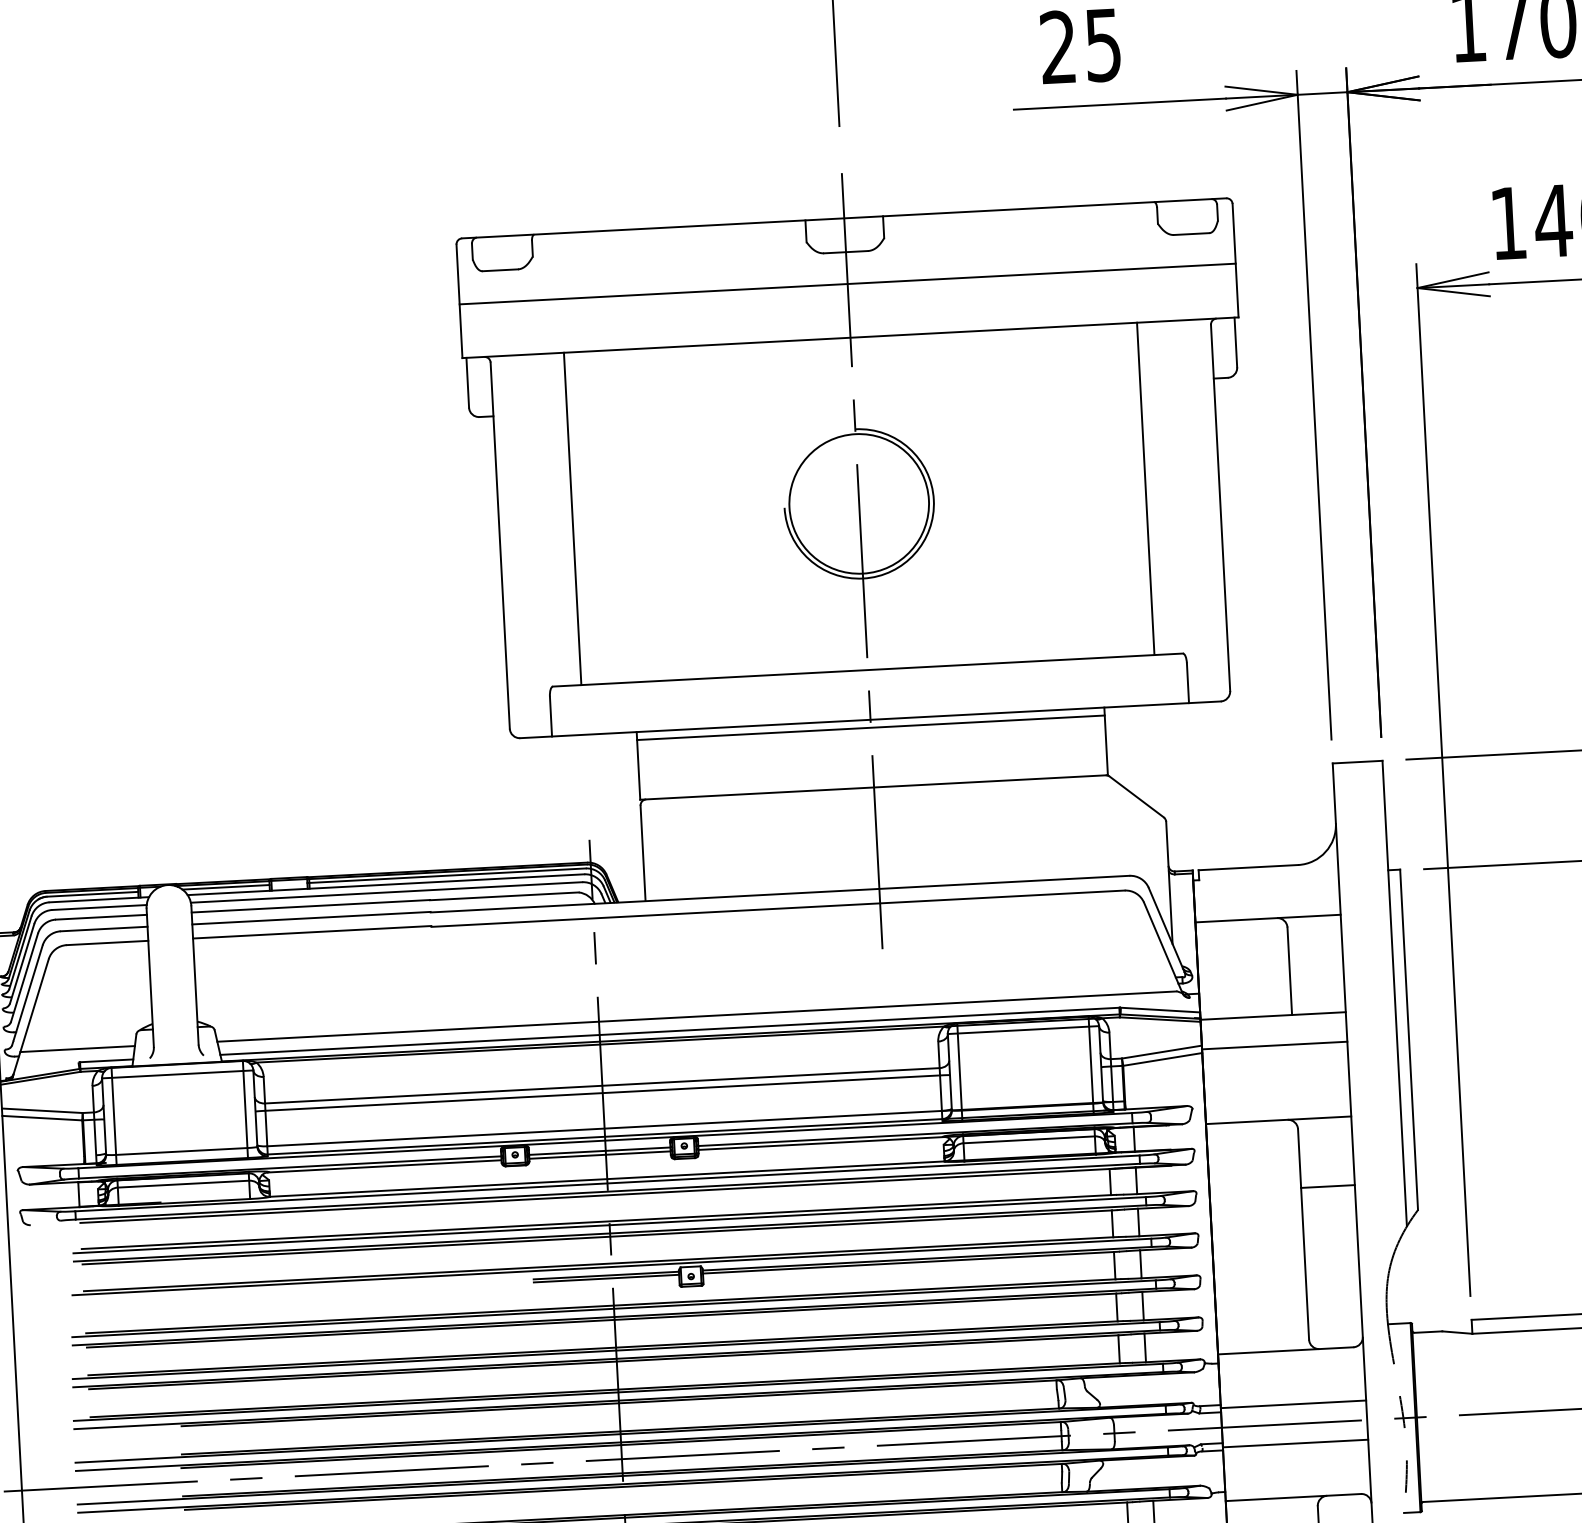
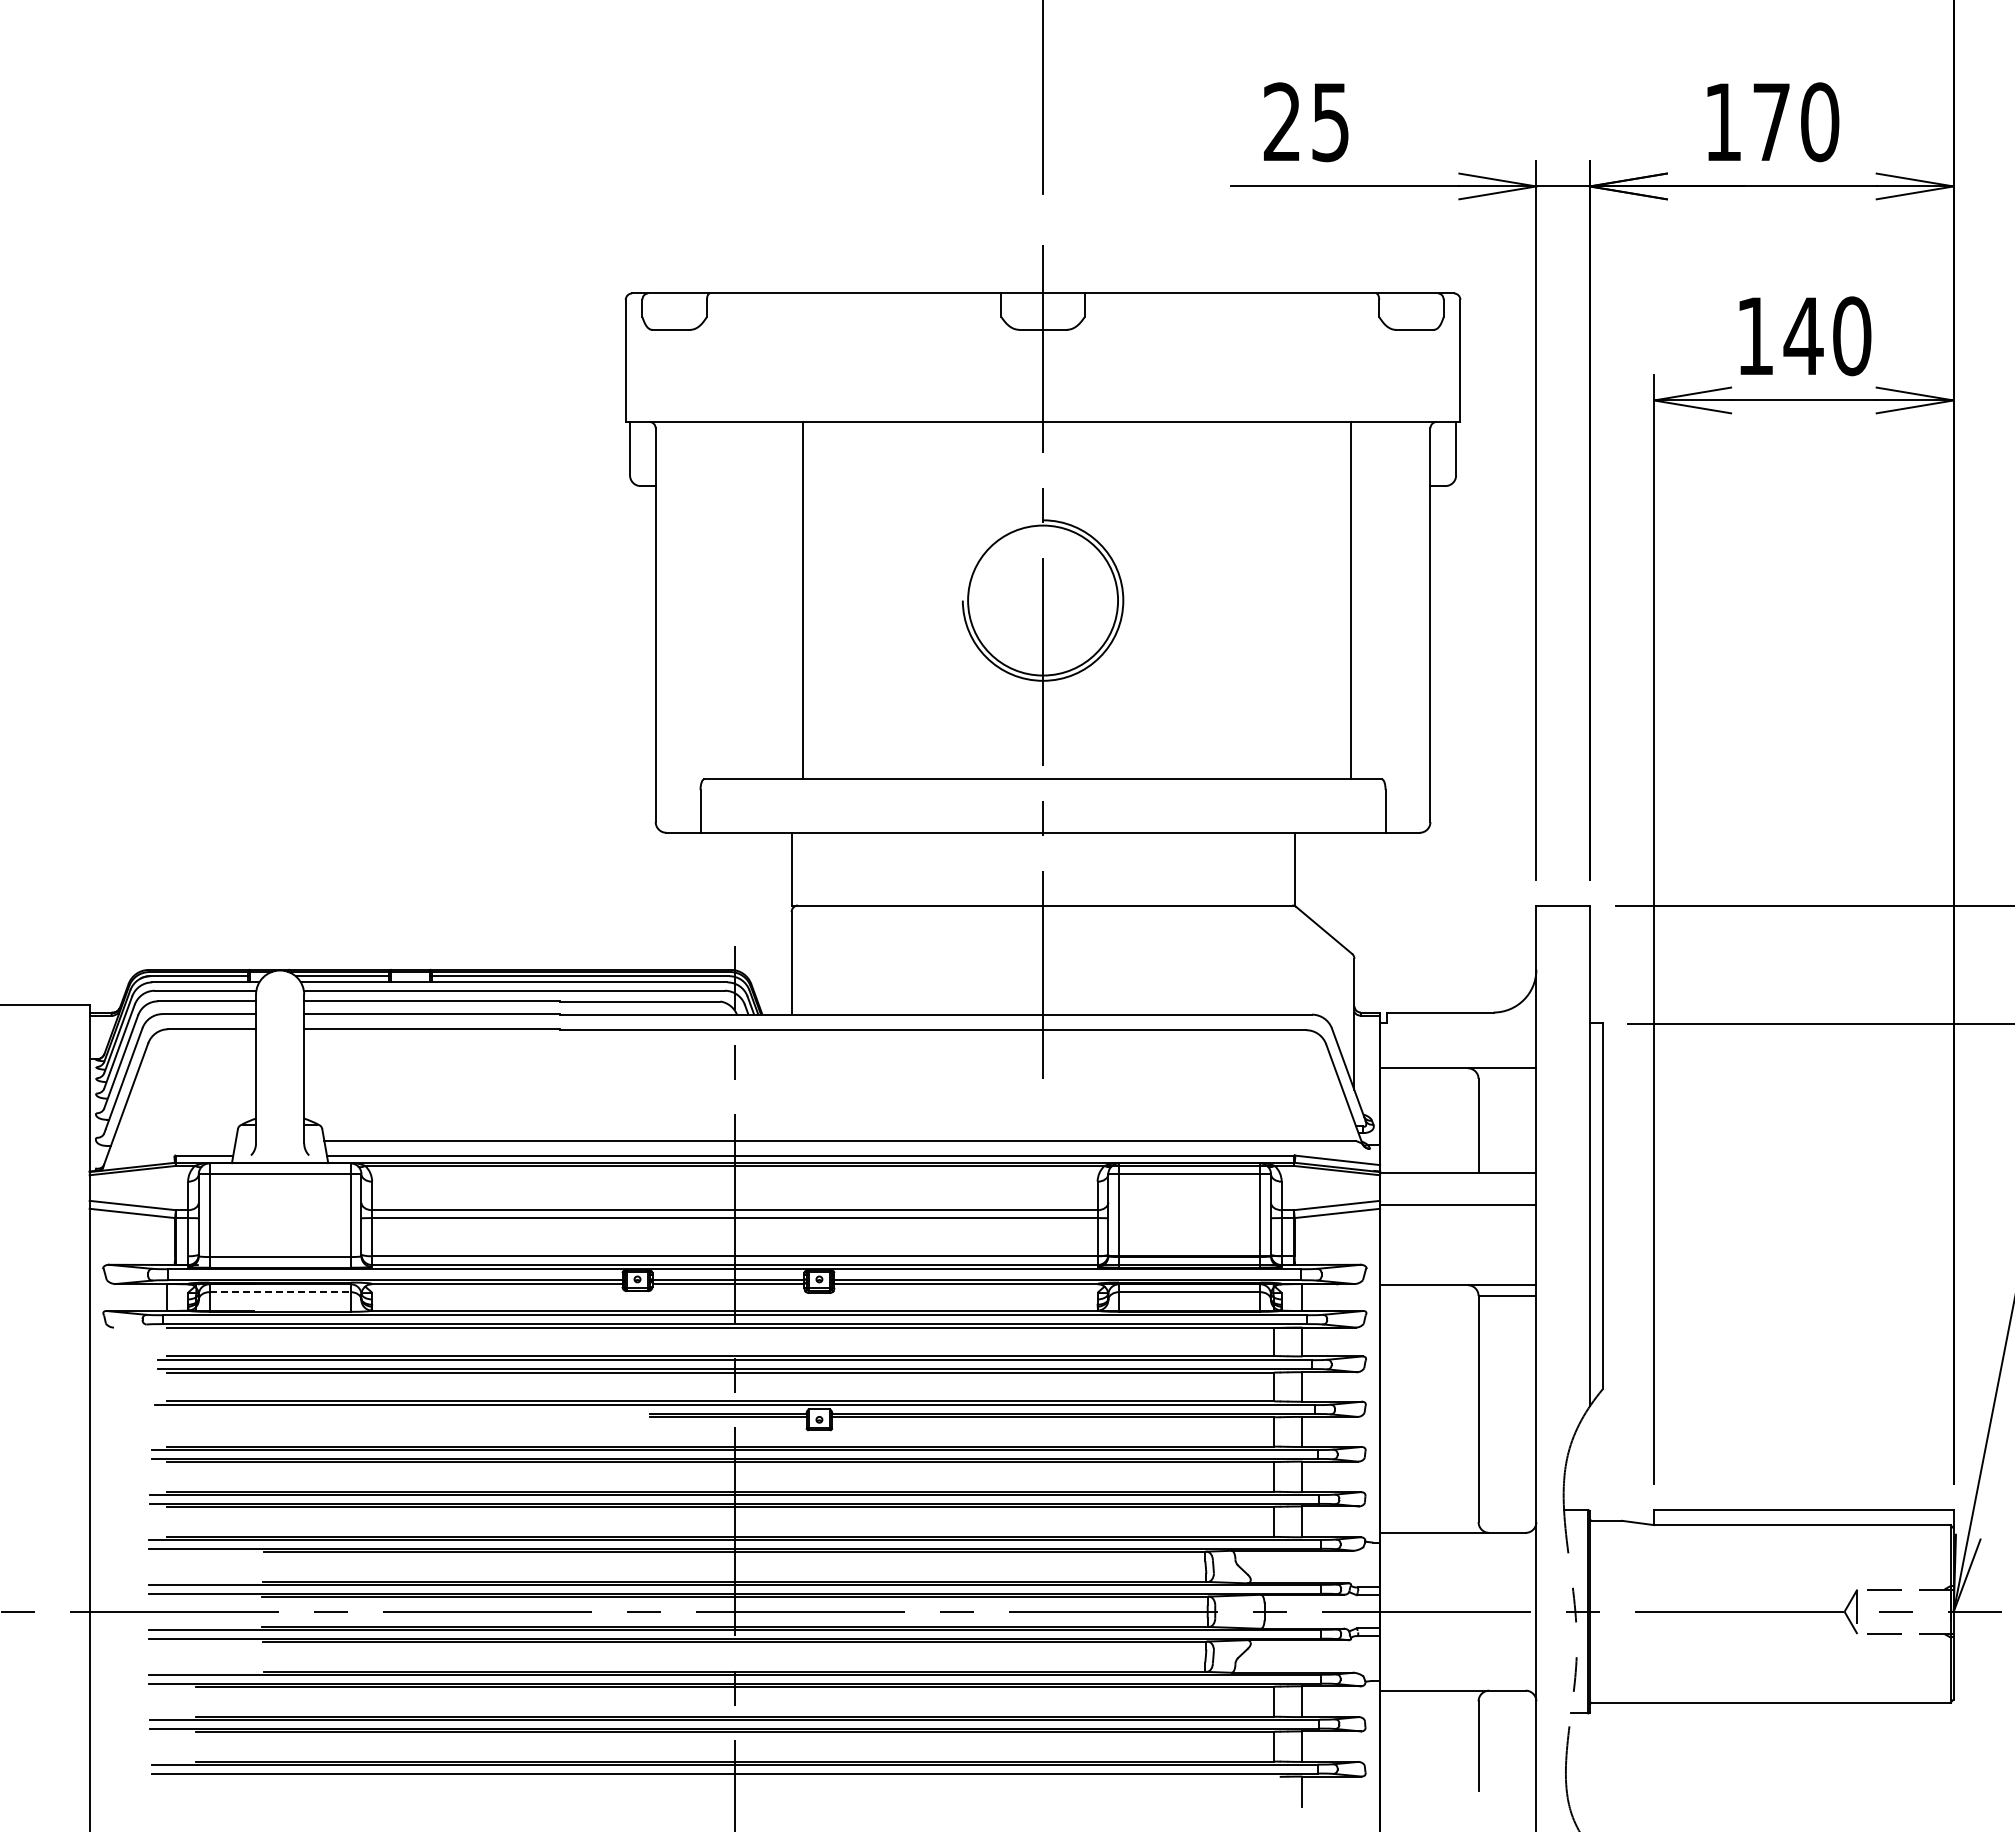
line: (847, 284) -> (1042, 364), removed
line: (572, 518) -> (802, 600), moved
line: (870, 727) -> (1042, 841), removed
line: (77, 1049) -> (173, 1141), removed
line: (183, 1184) -> (280, 1292), solid -> dashed
line: (1328, 1186) -> (1507, 1296), moved
line: (1293, 1404) -> (1458, 1590), removed
line: (1295, 1443) -> (1458, 1632), removed

